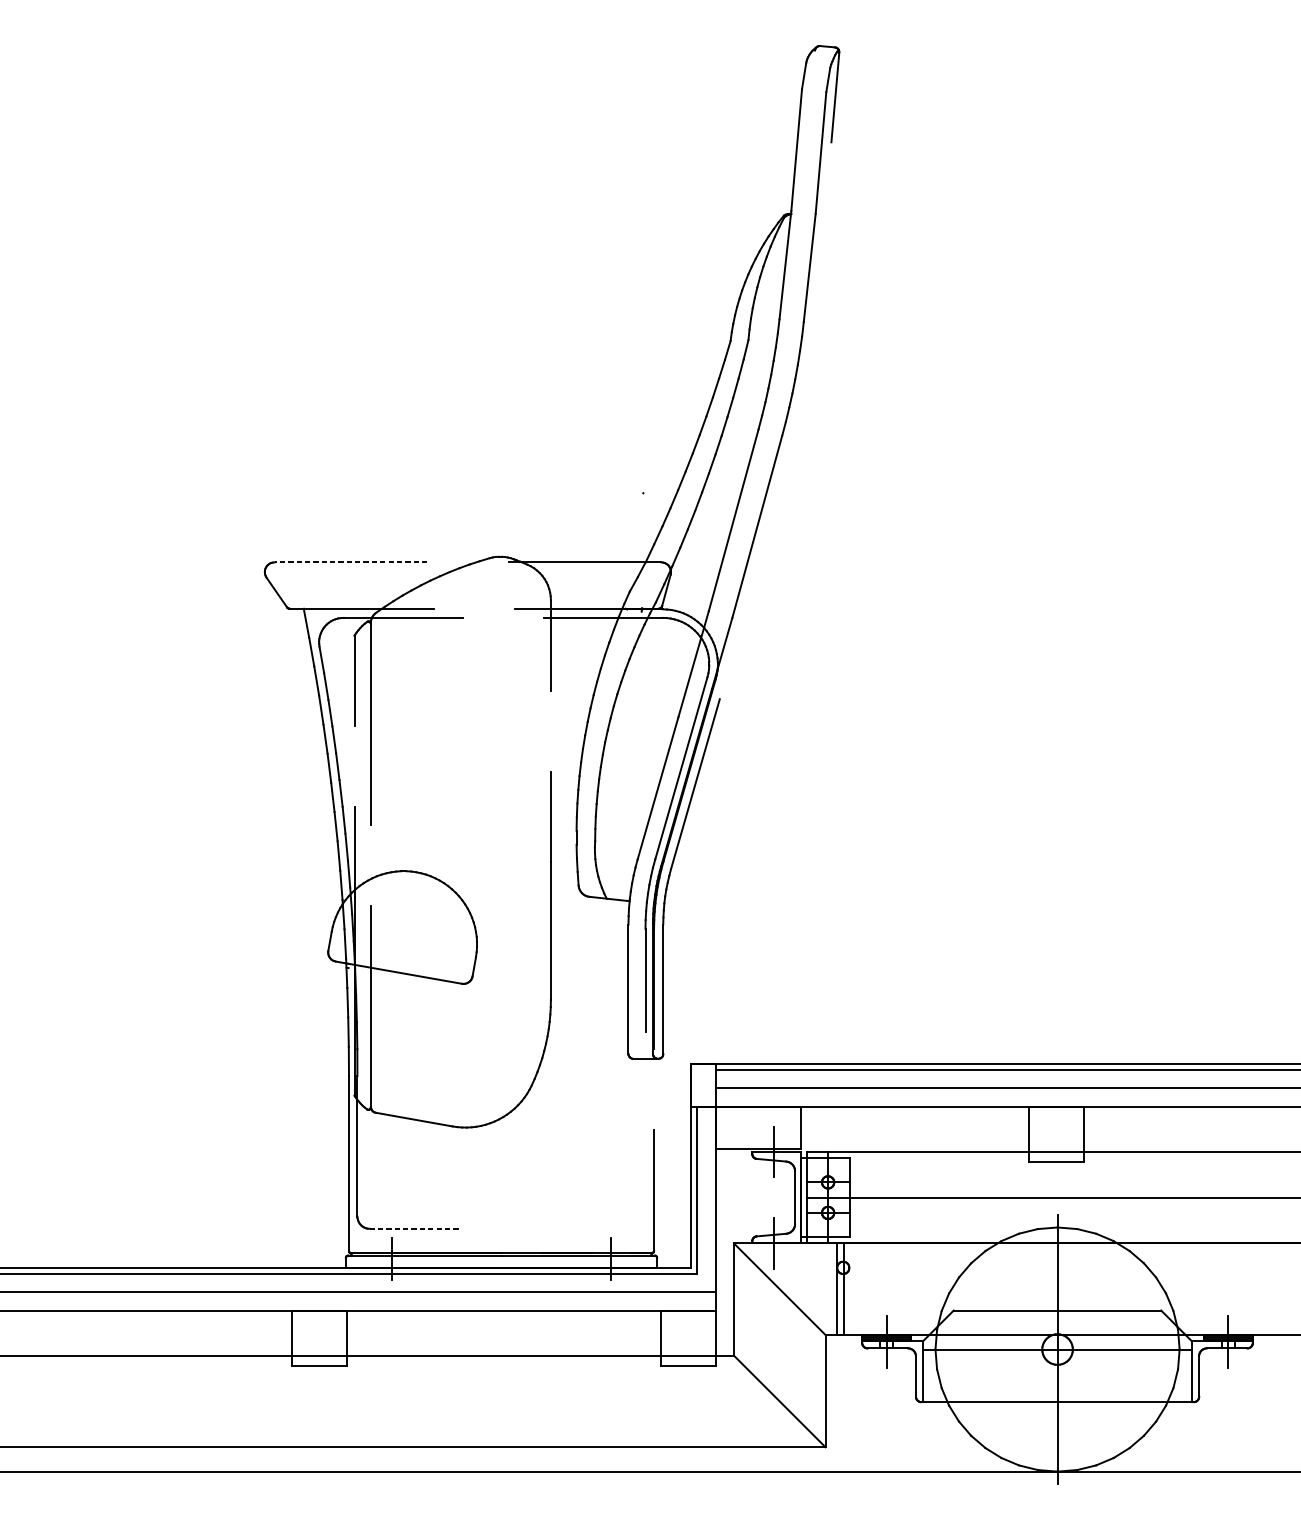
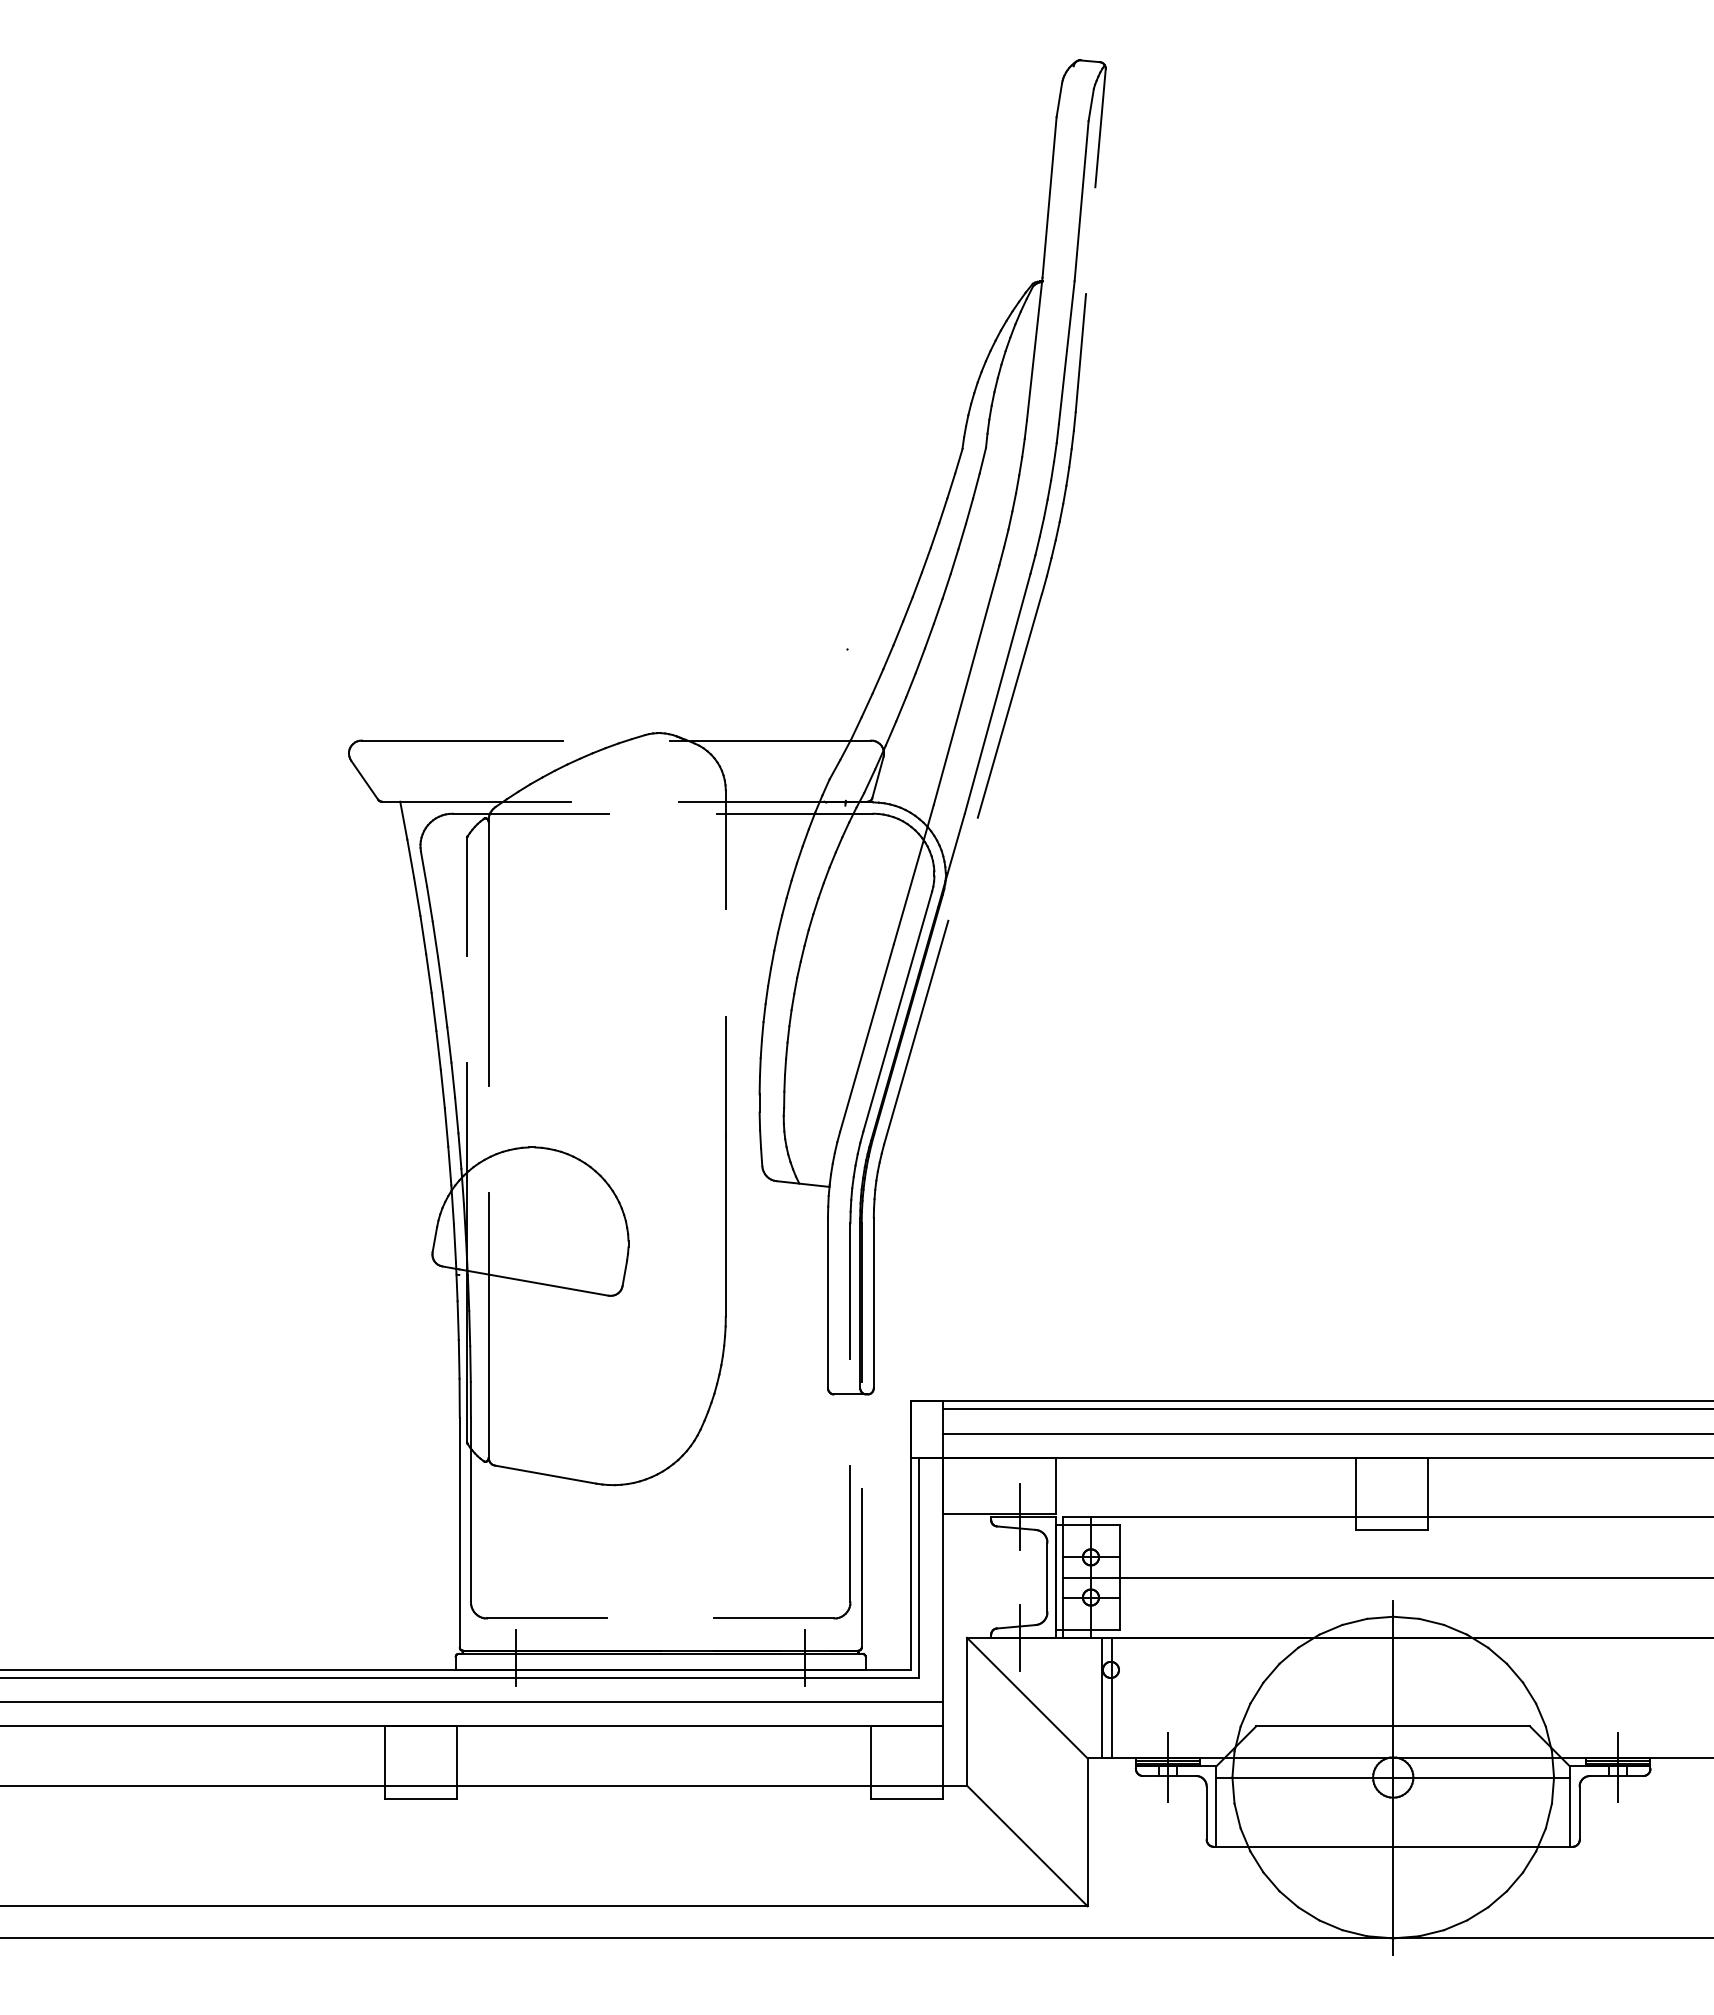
part: (796, 426) -> (1049, 561), added
line: (350, 562) -> (461, 740), dashed -> solid
part: (644, 1171) -> (849, 1542), added
line: (415, 1228) -> (547, 1618), dashed -> solid

